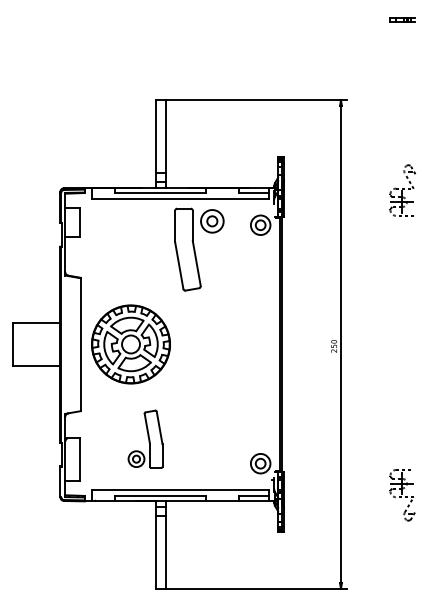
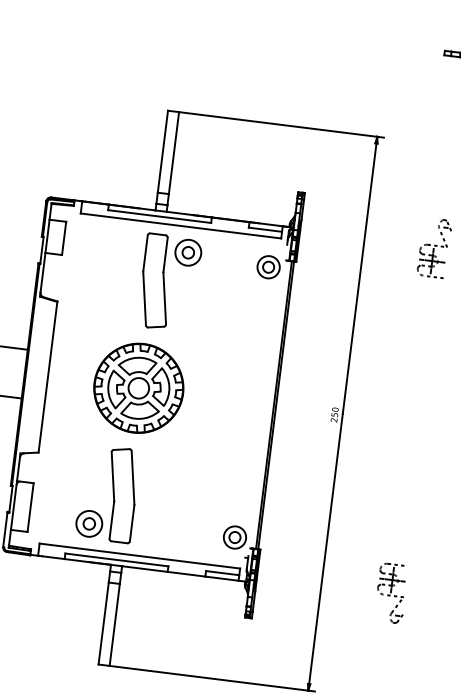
part: (199, 249) -> (169, 282), moved
part: (130, 344) -> (138, 388), moved
part: (145, 439) -> (107, 493), size x1.43

